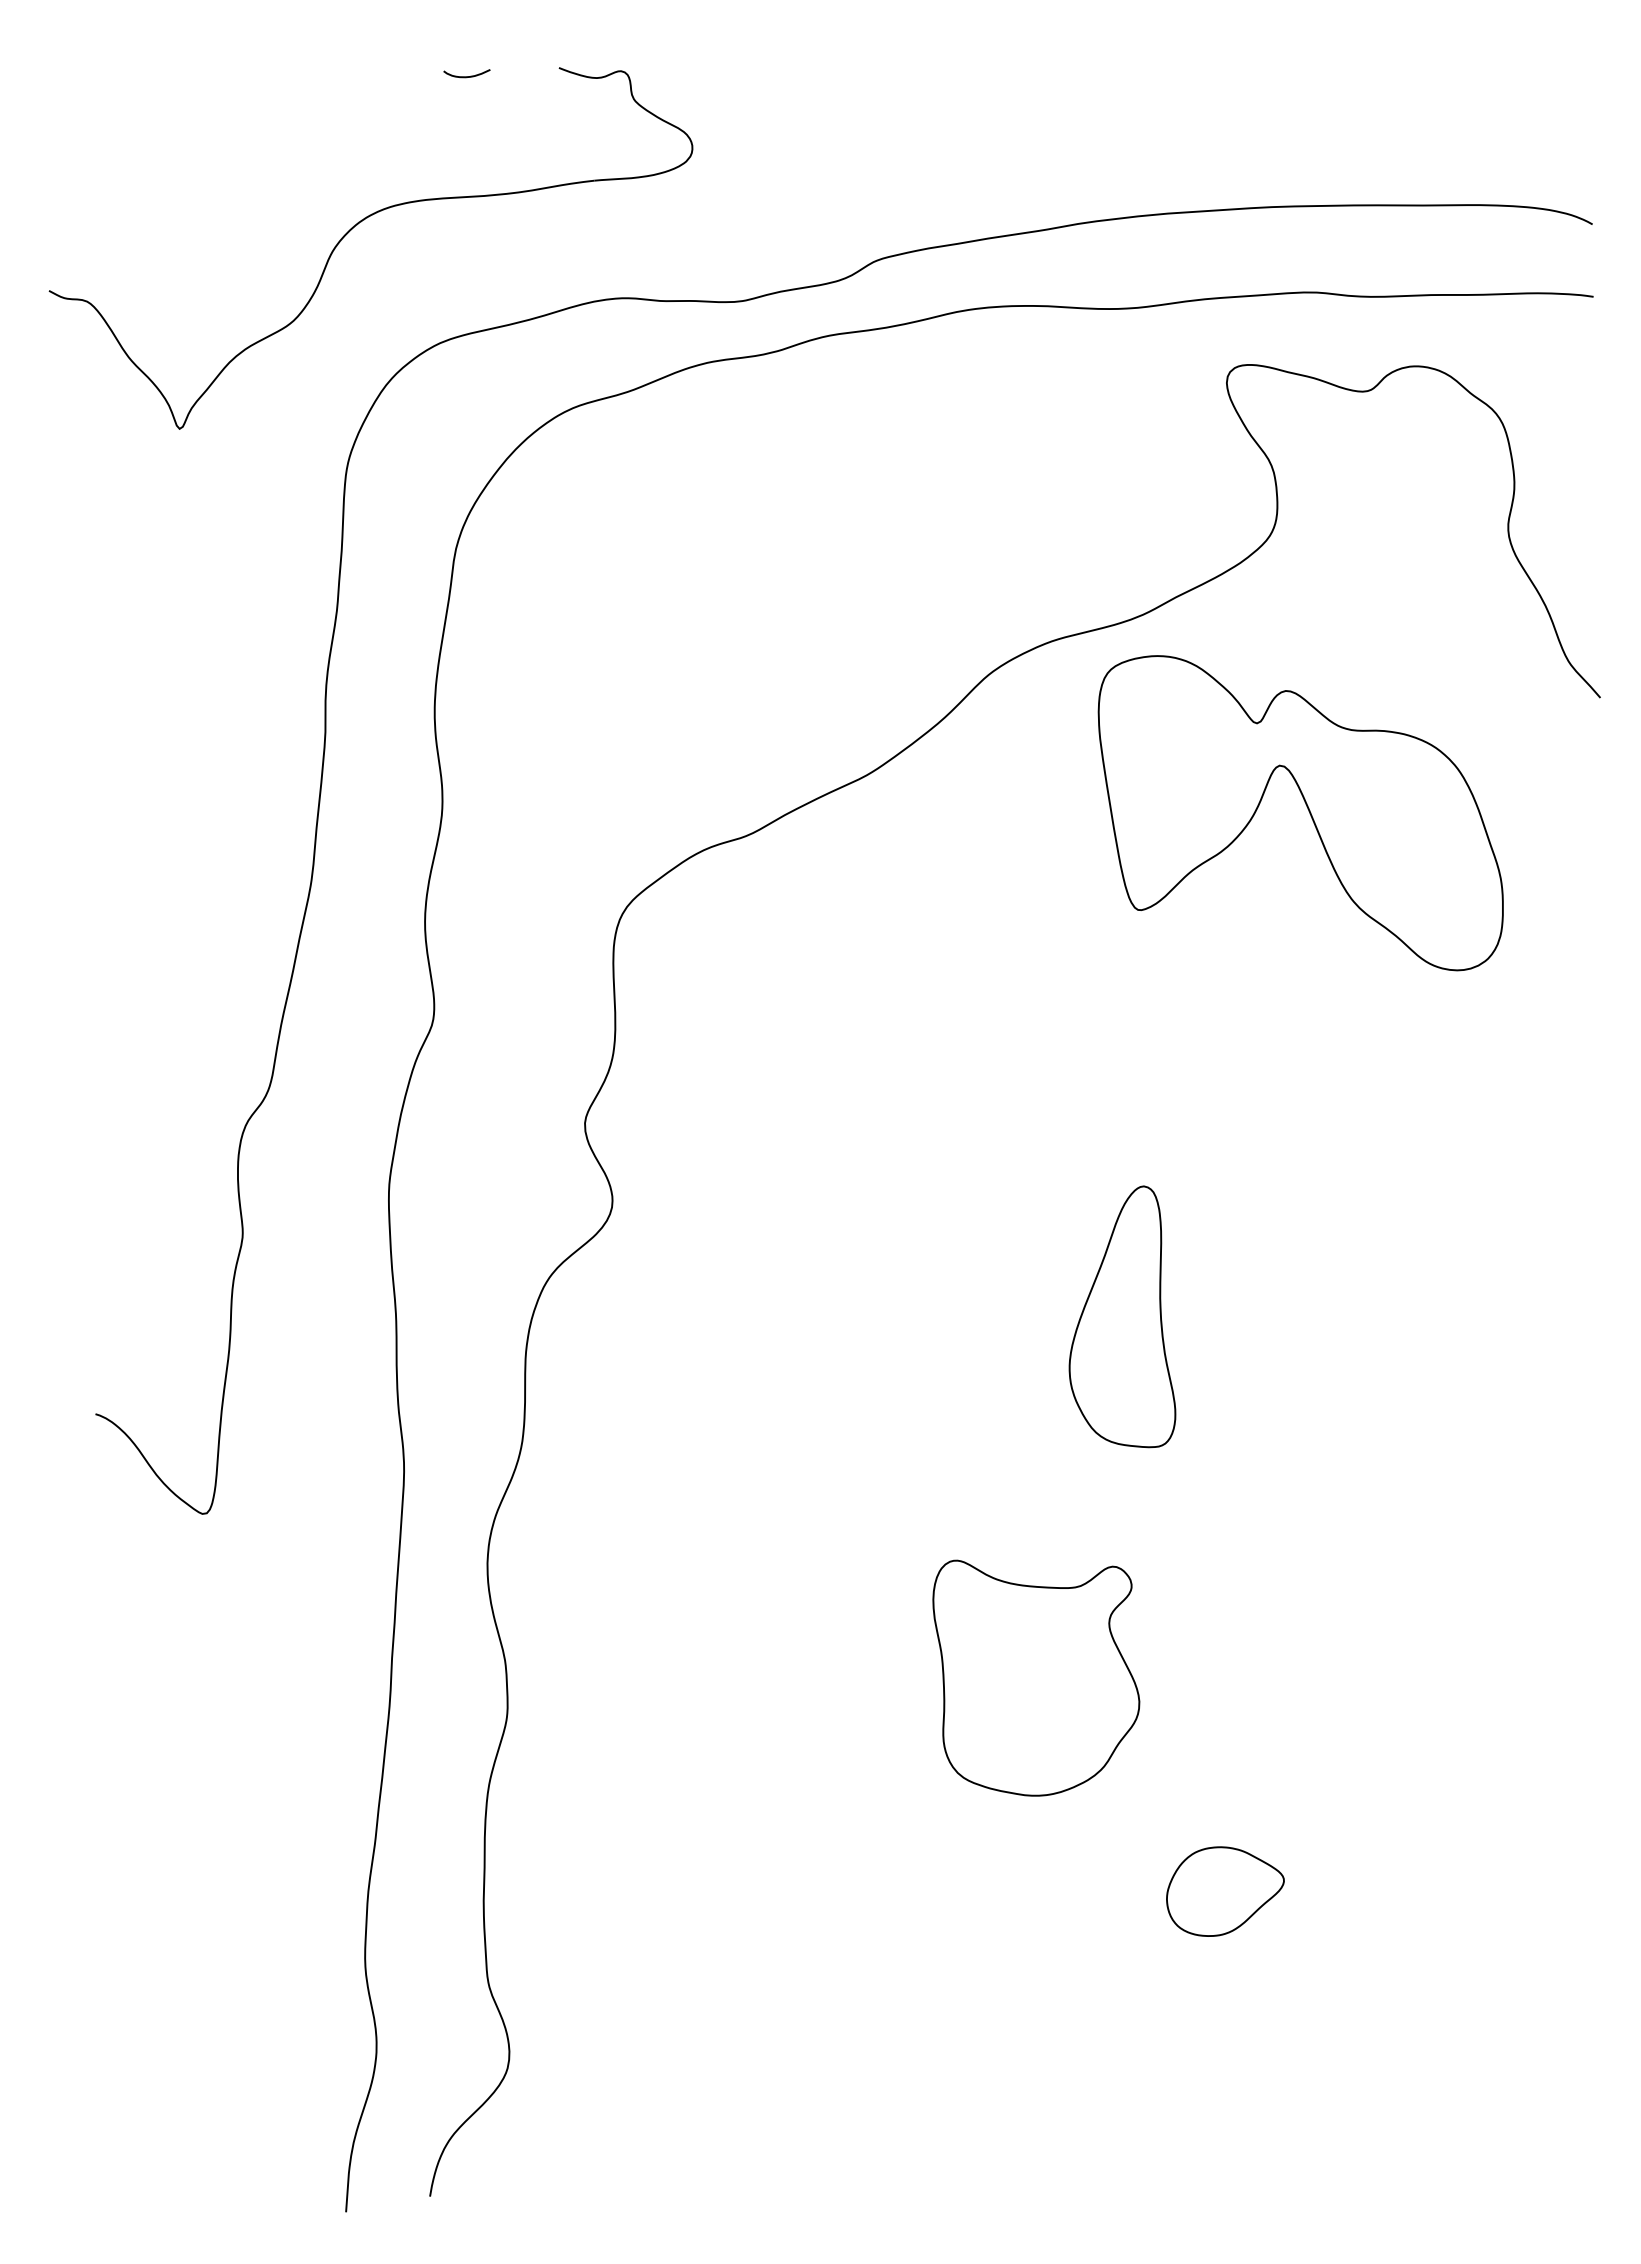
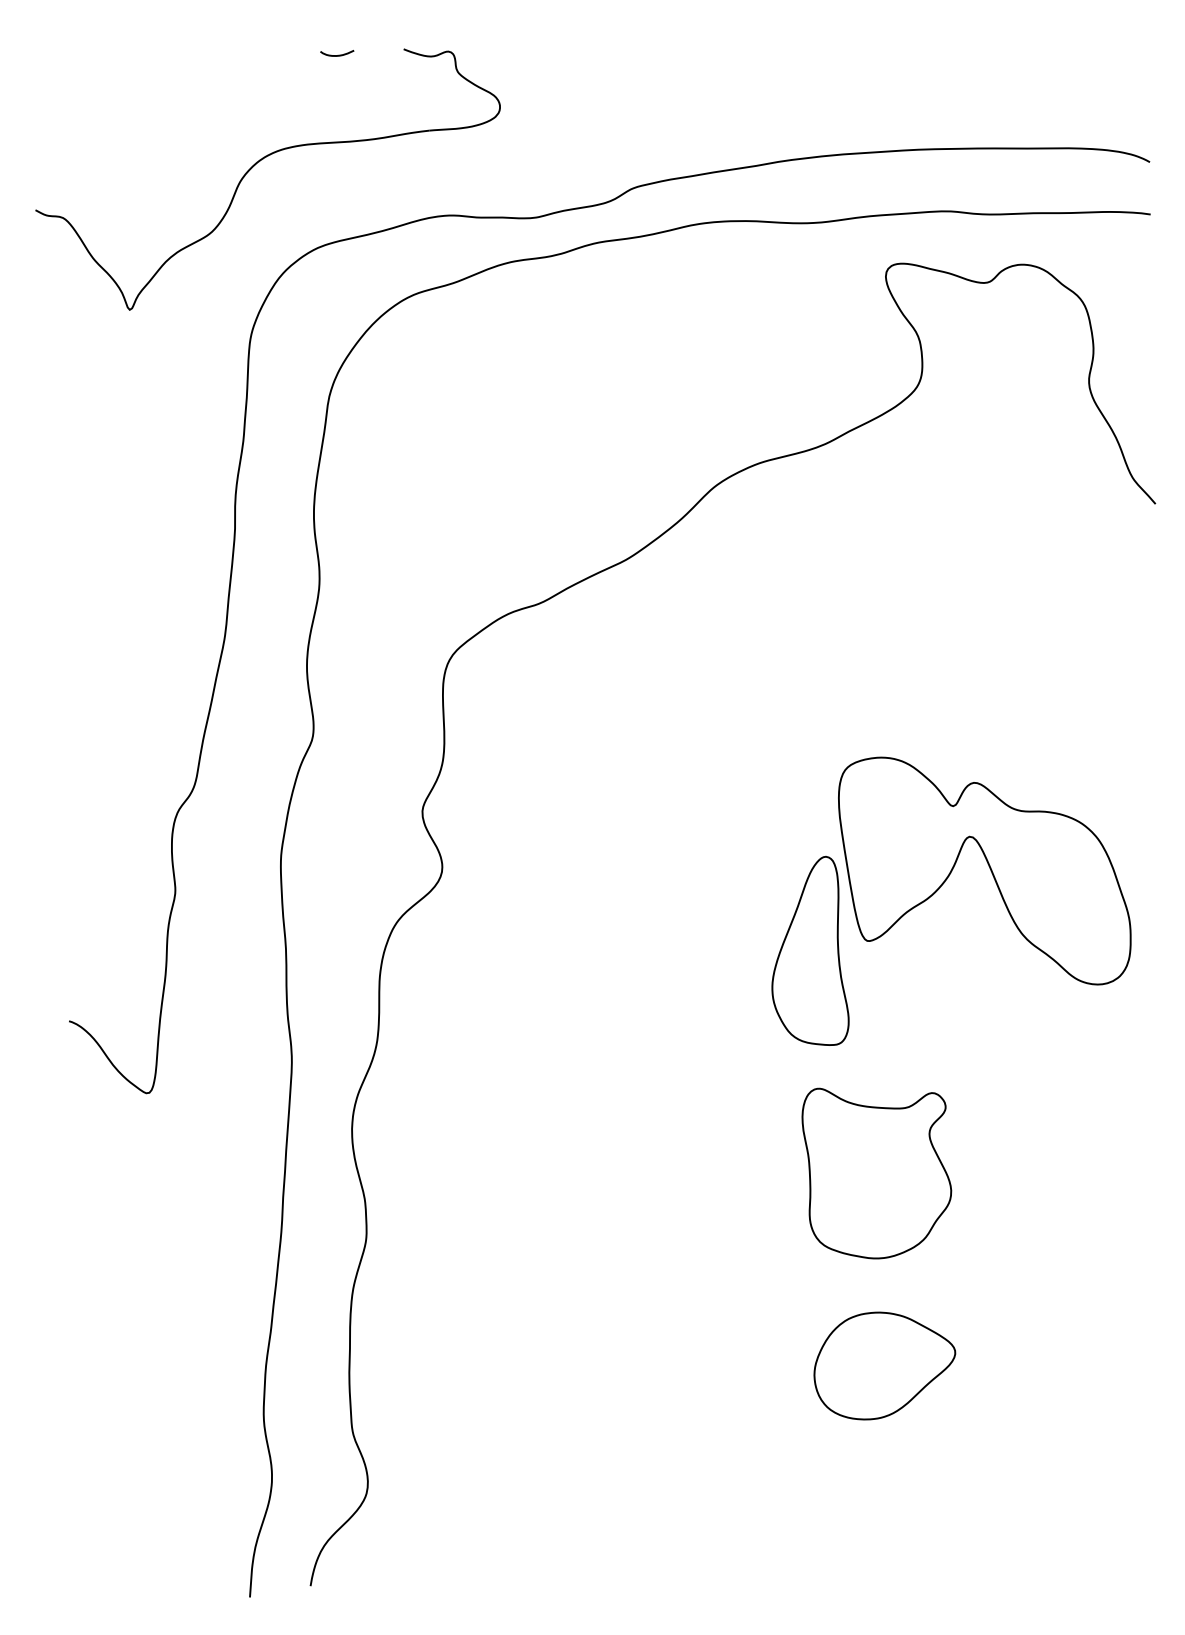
part: (1307, 809) -> (989, 868), moved
part: (1036, 1677) -> (876, 1173), moved
part: (1225, 1891) -> (884, 1365), size x1.67

